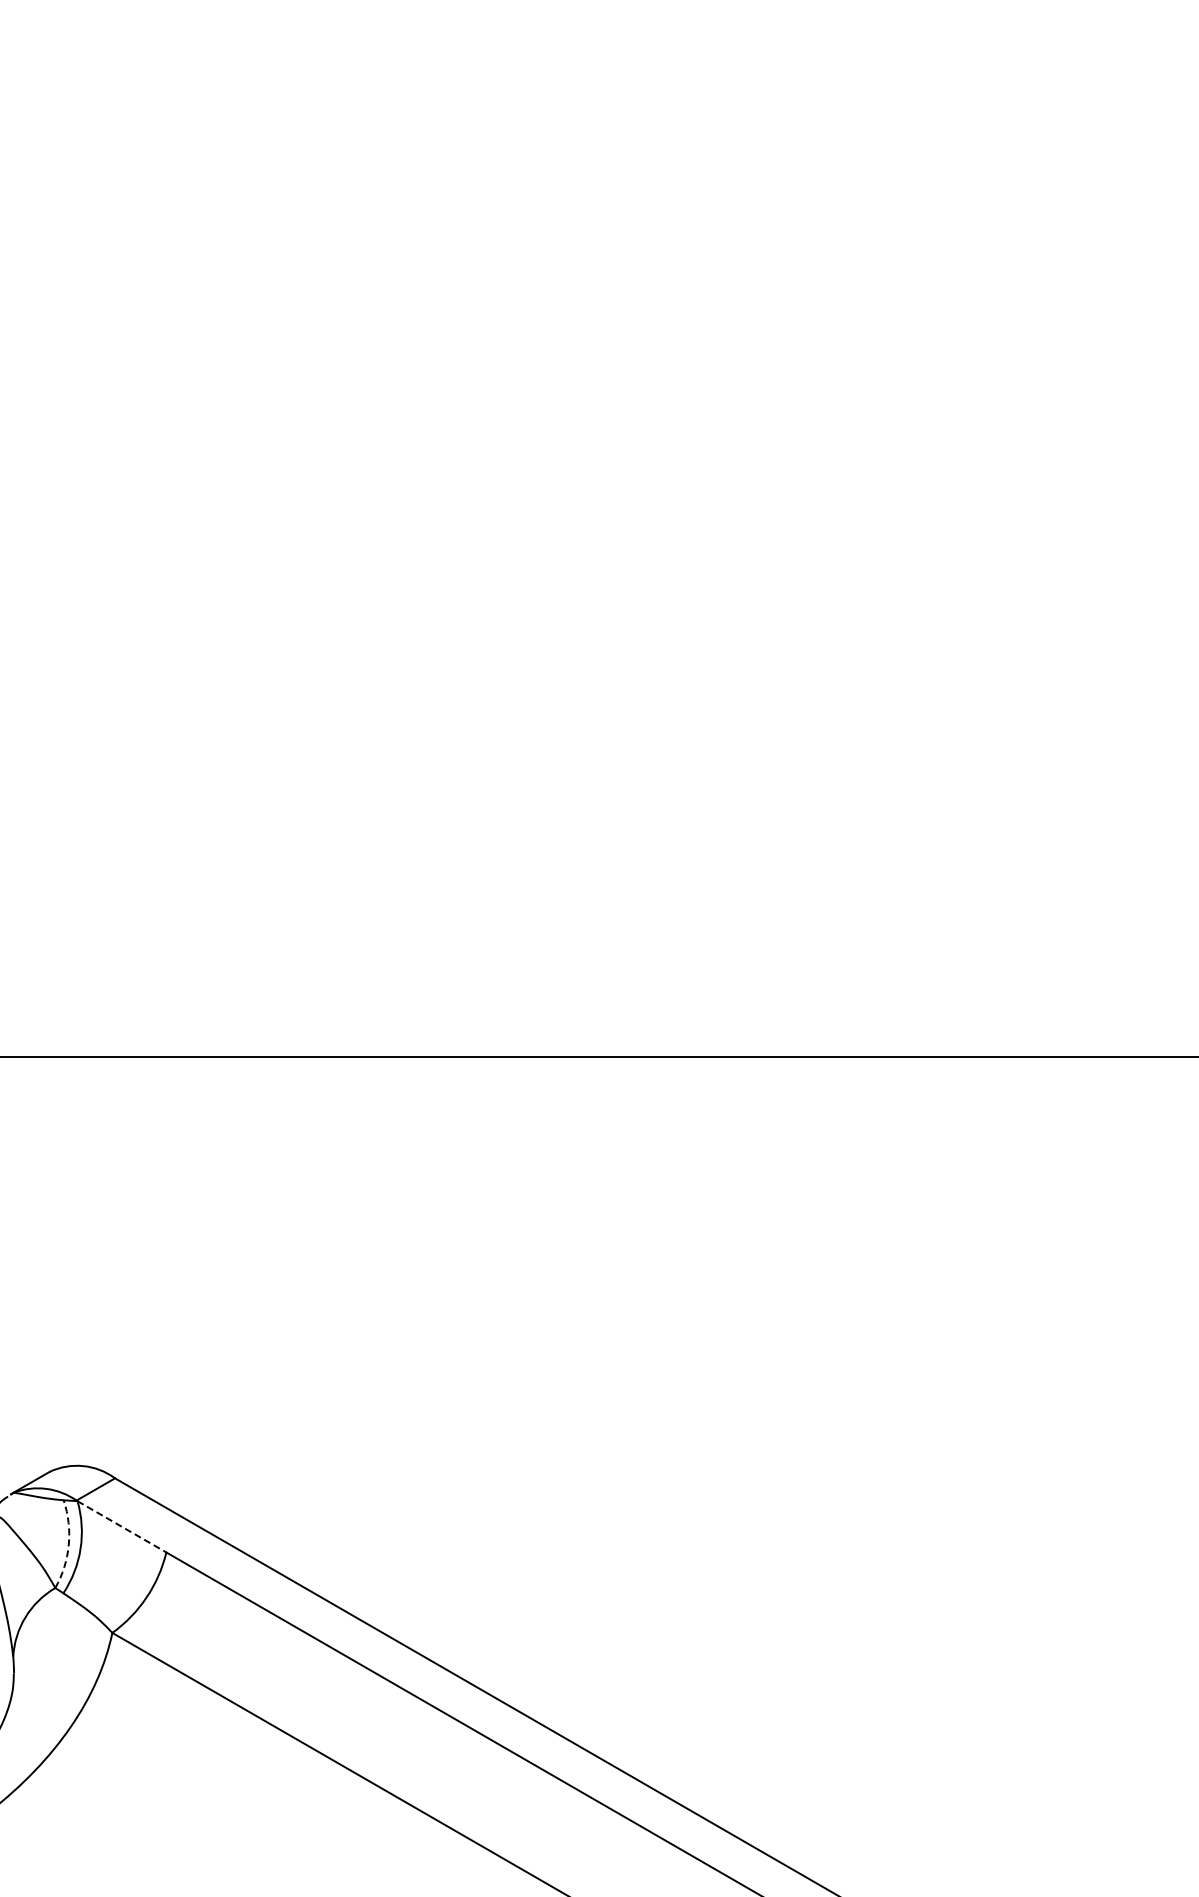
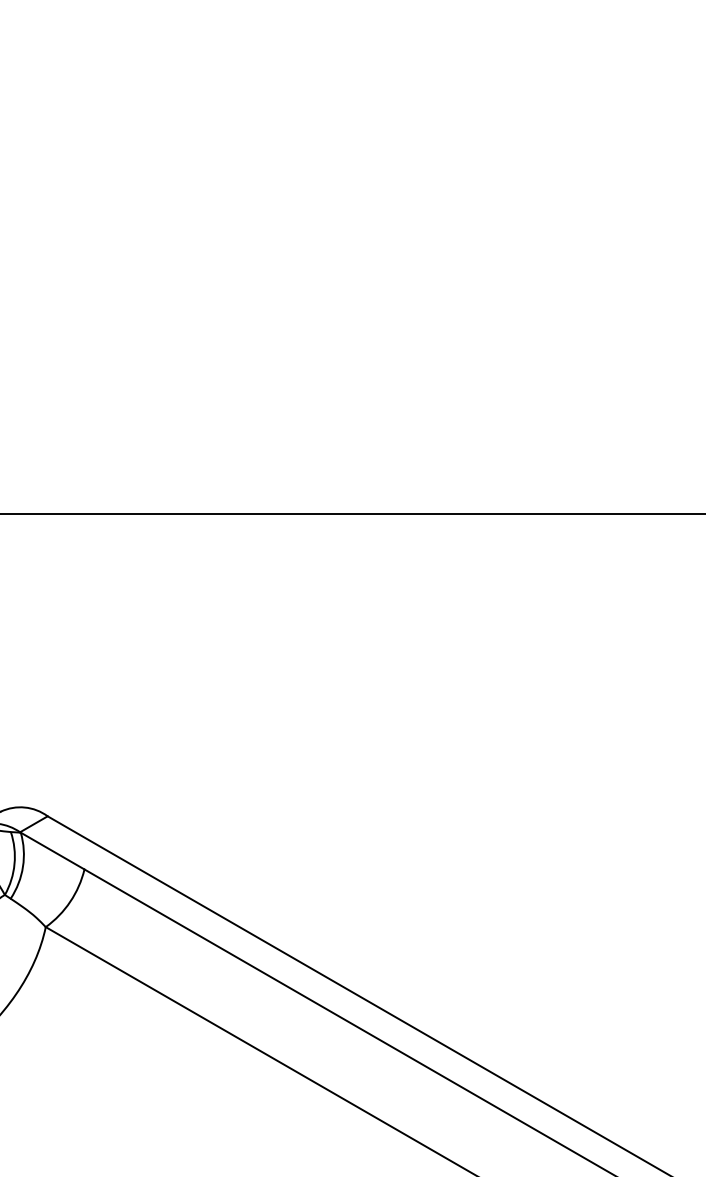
line: (122, 1527) -> (53, 851), dashed -> solid
arc: (68, 1545) -> (14, 864), dashed -> solid

